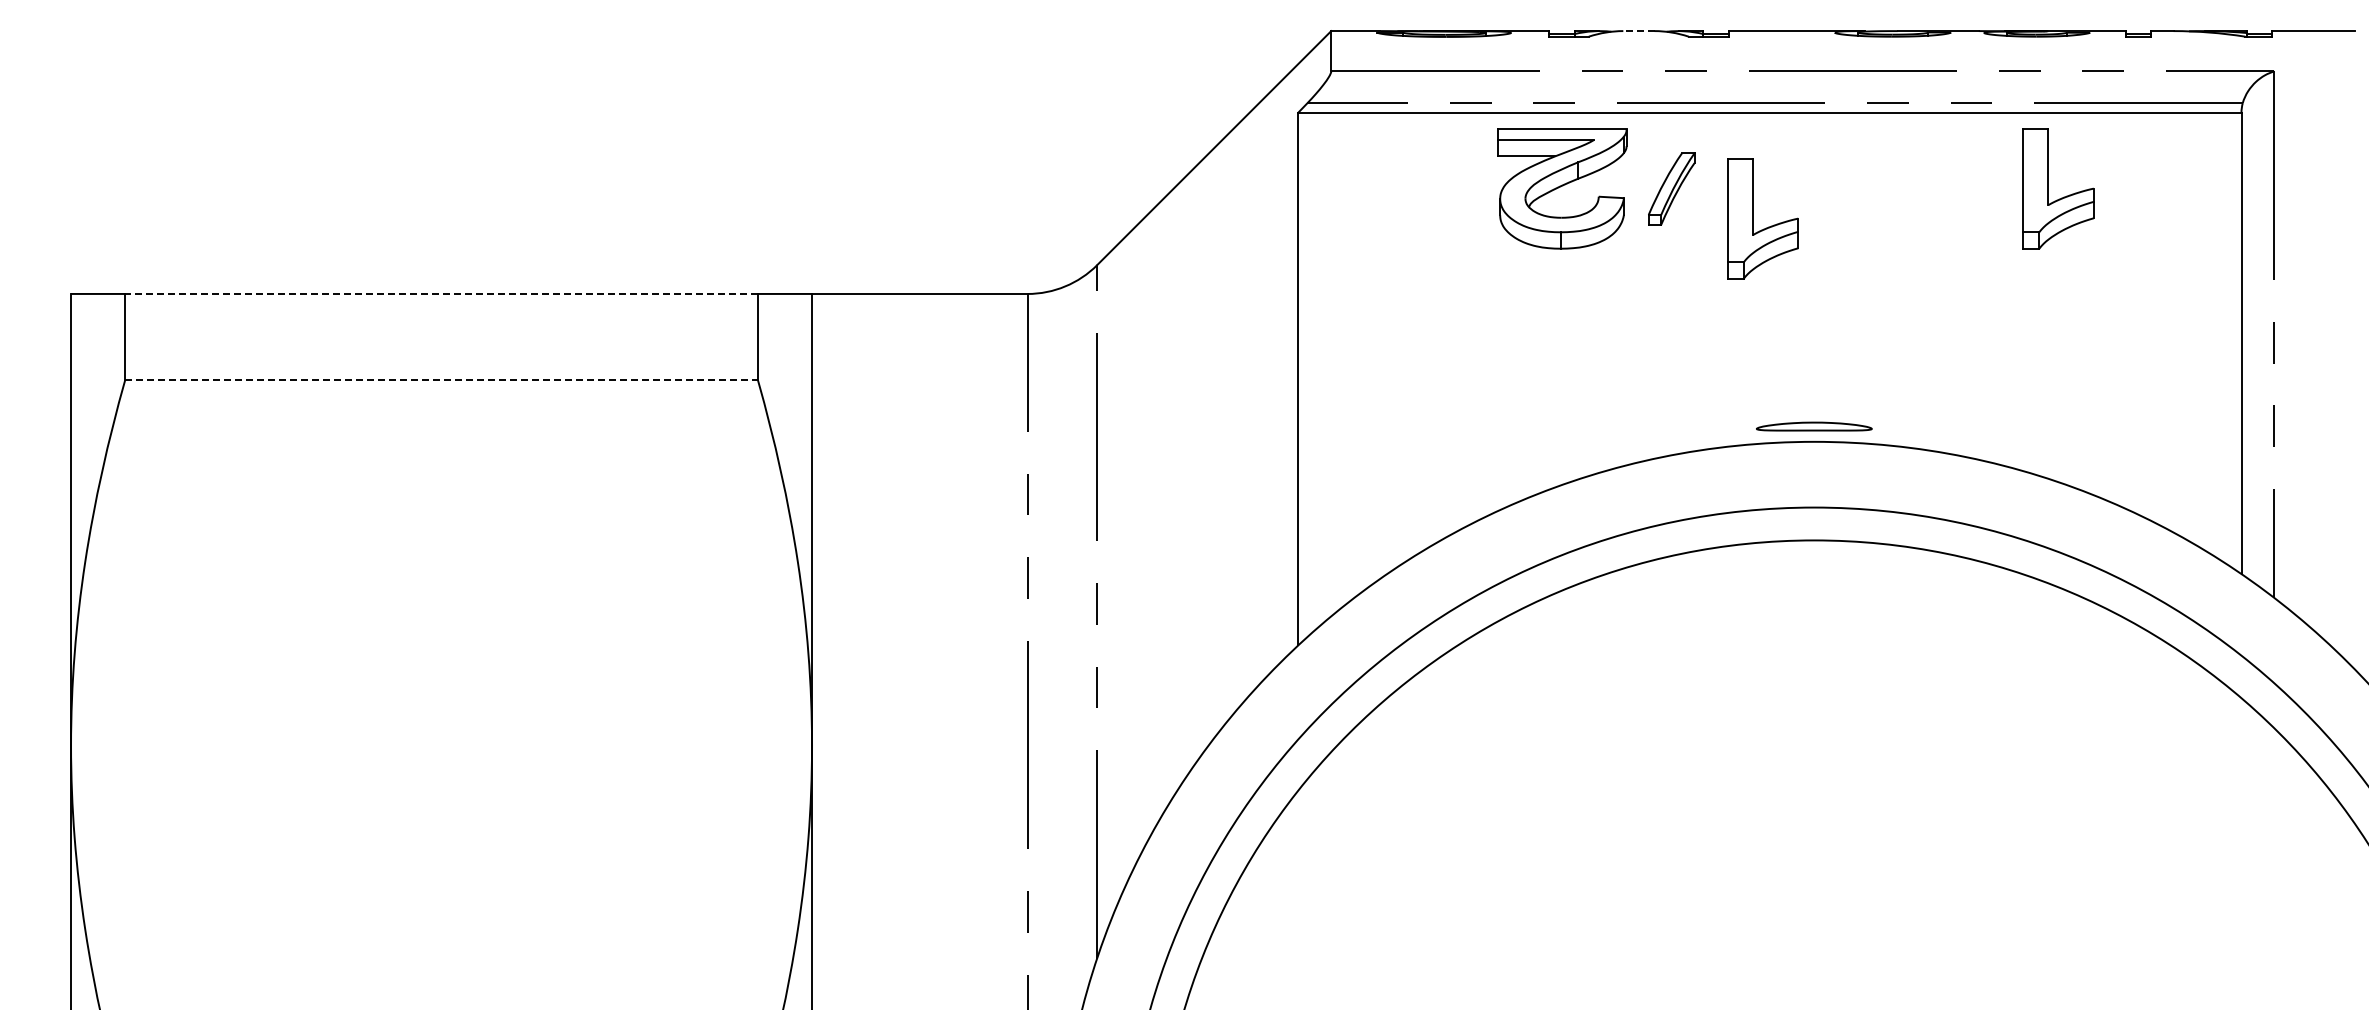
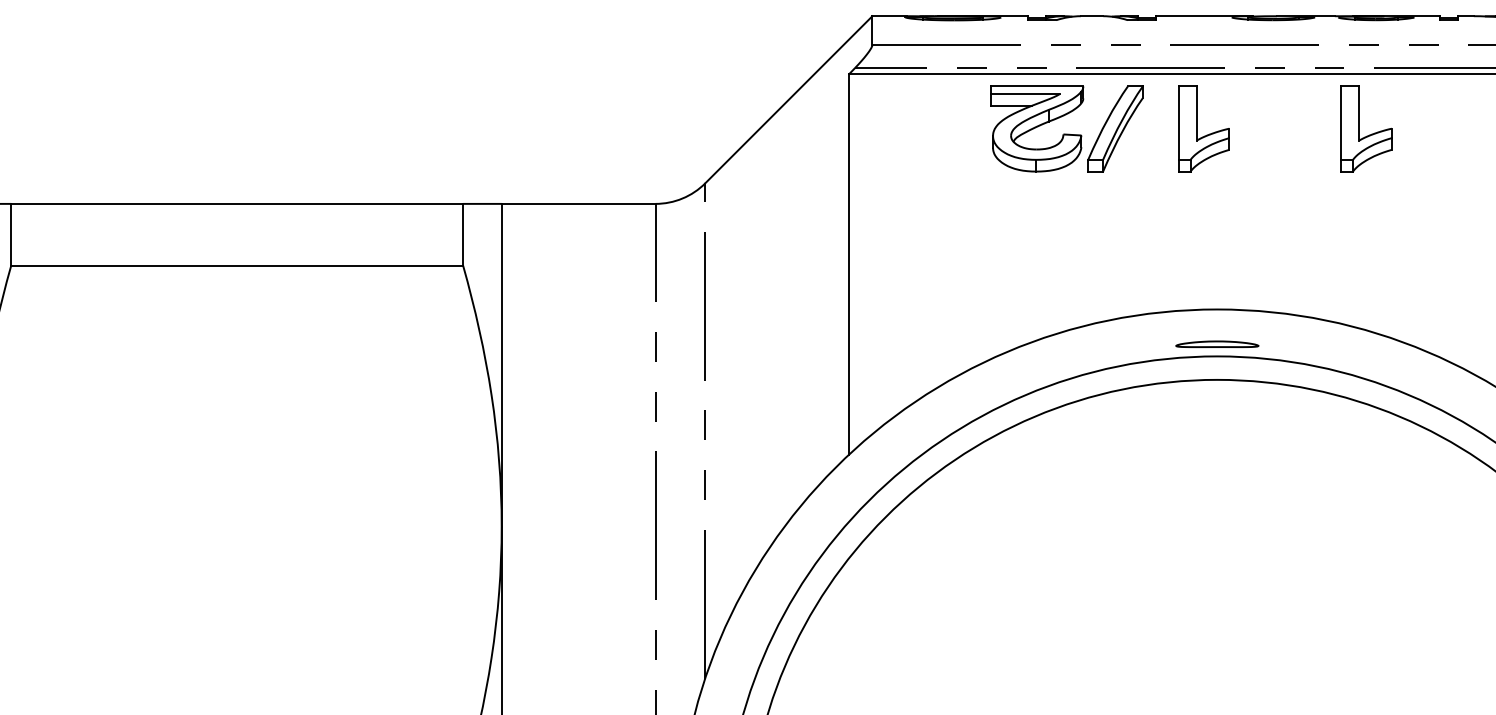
line: (1638, 31) -> (1091, 16), dashed -> solid
part: (1671, 188) -> (1115, 128), size x1.67
part: (2063, 196) -> (1370, 134), moved
part: (1753, 218) -> (1197, 128), moved
line: (441, 293) -> (237, 203), dashed -> solid
line: (442, 380) -> (237, 265), dashed -> solid
part: (1814, 426) -> (1217, 344), moved

